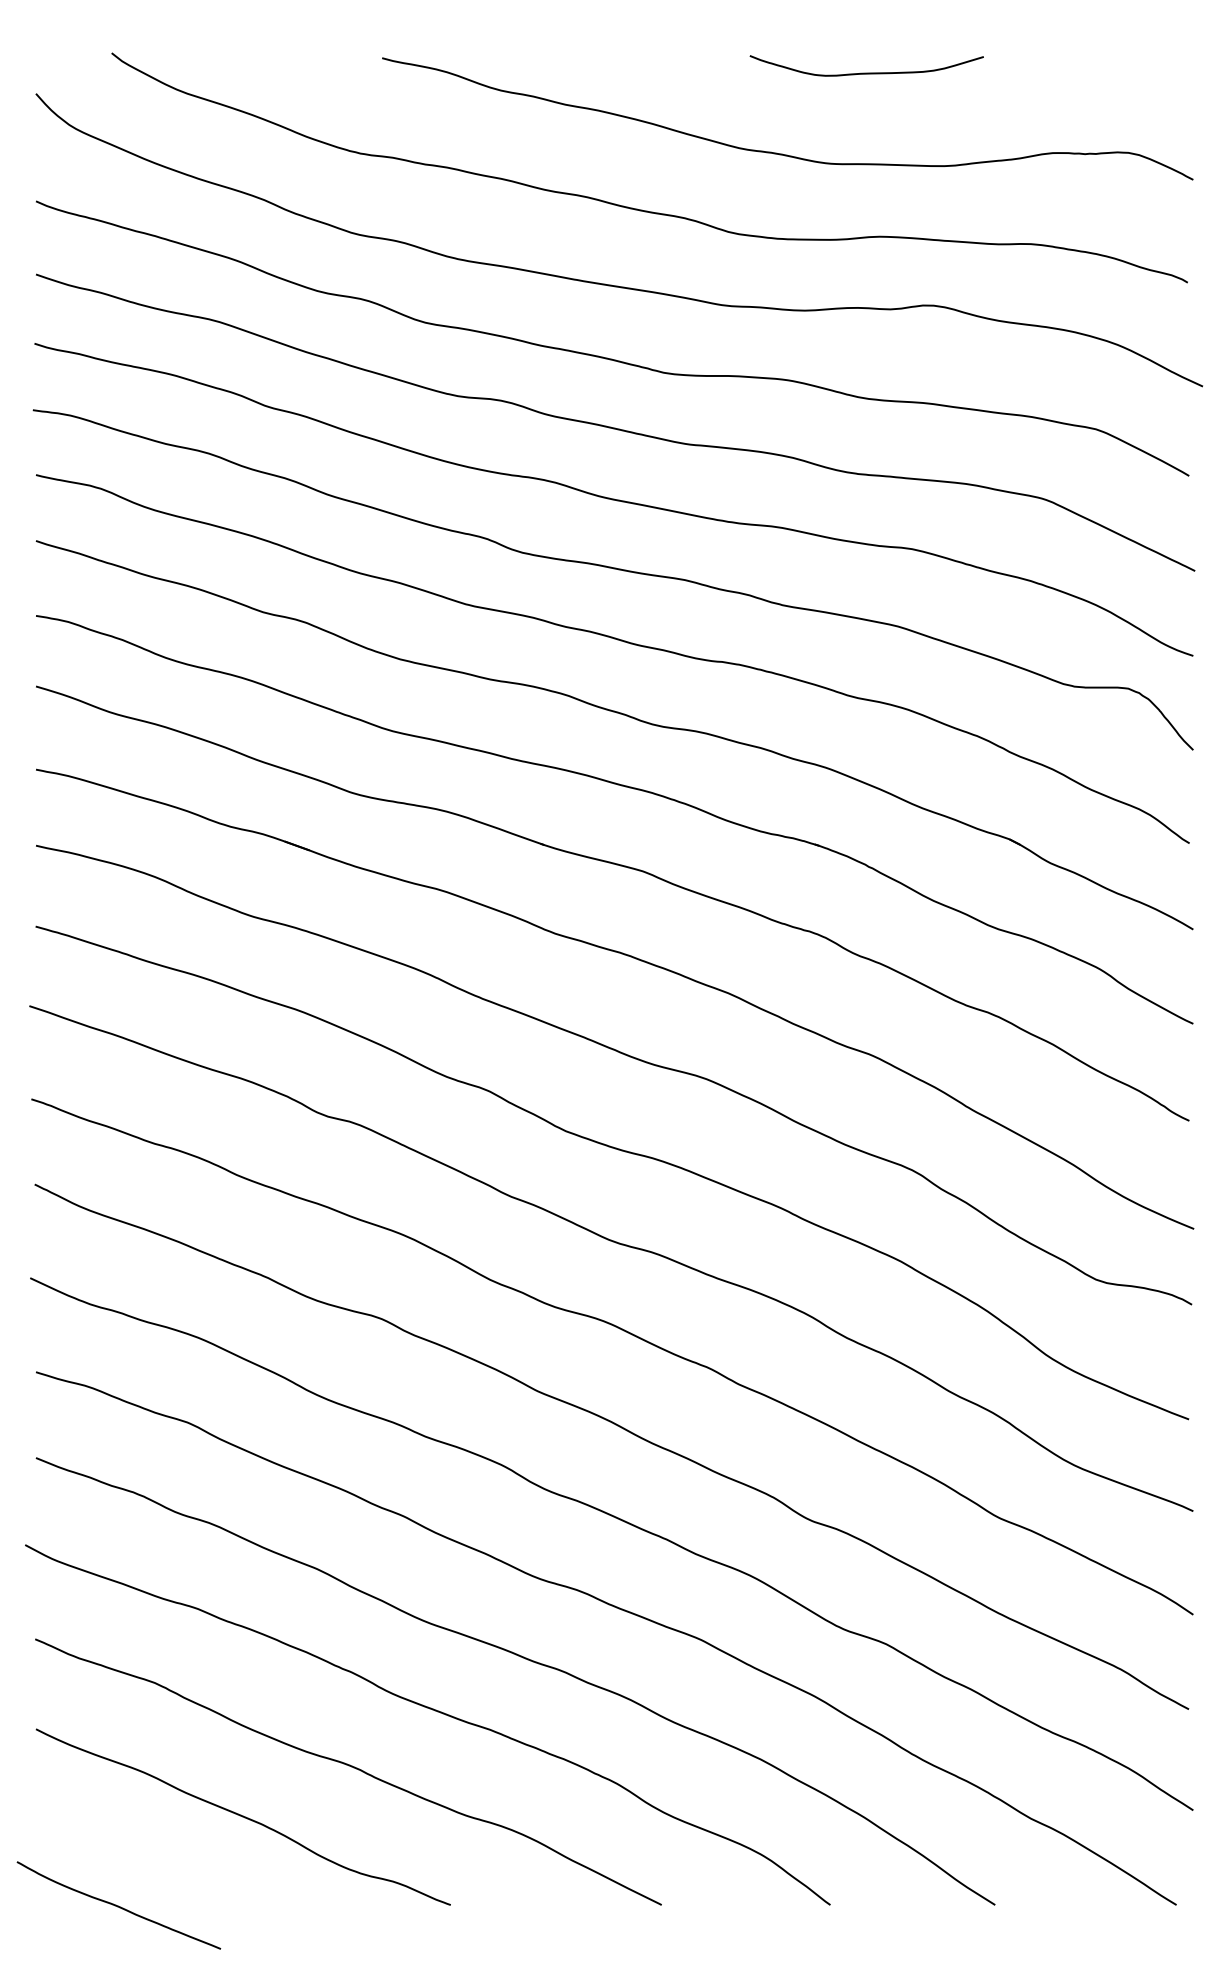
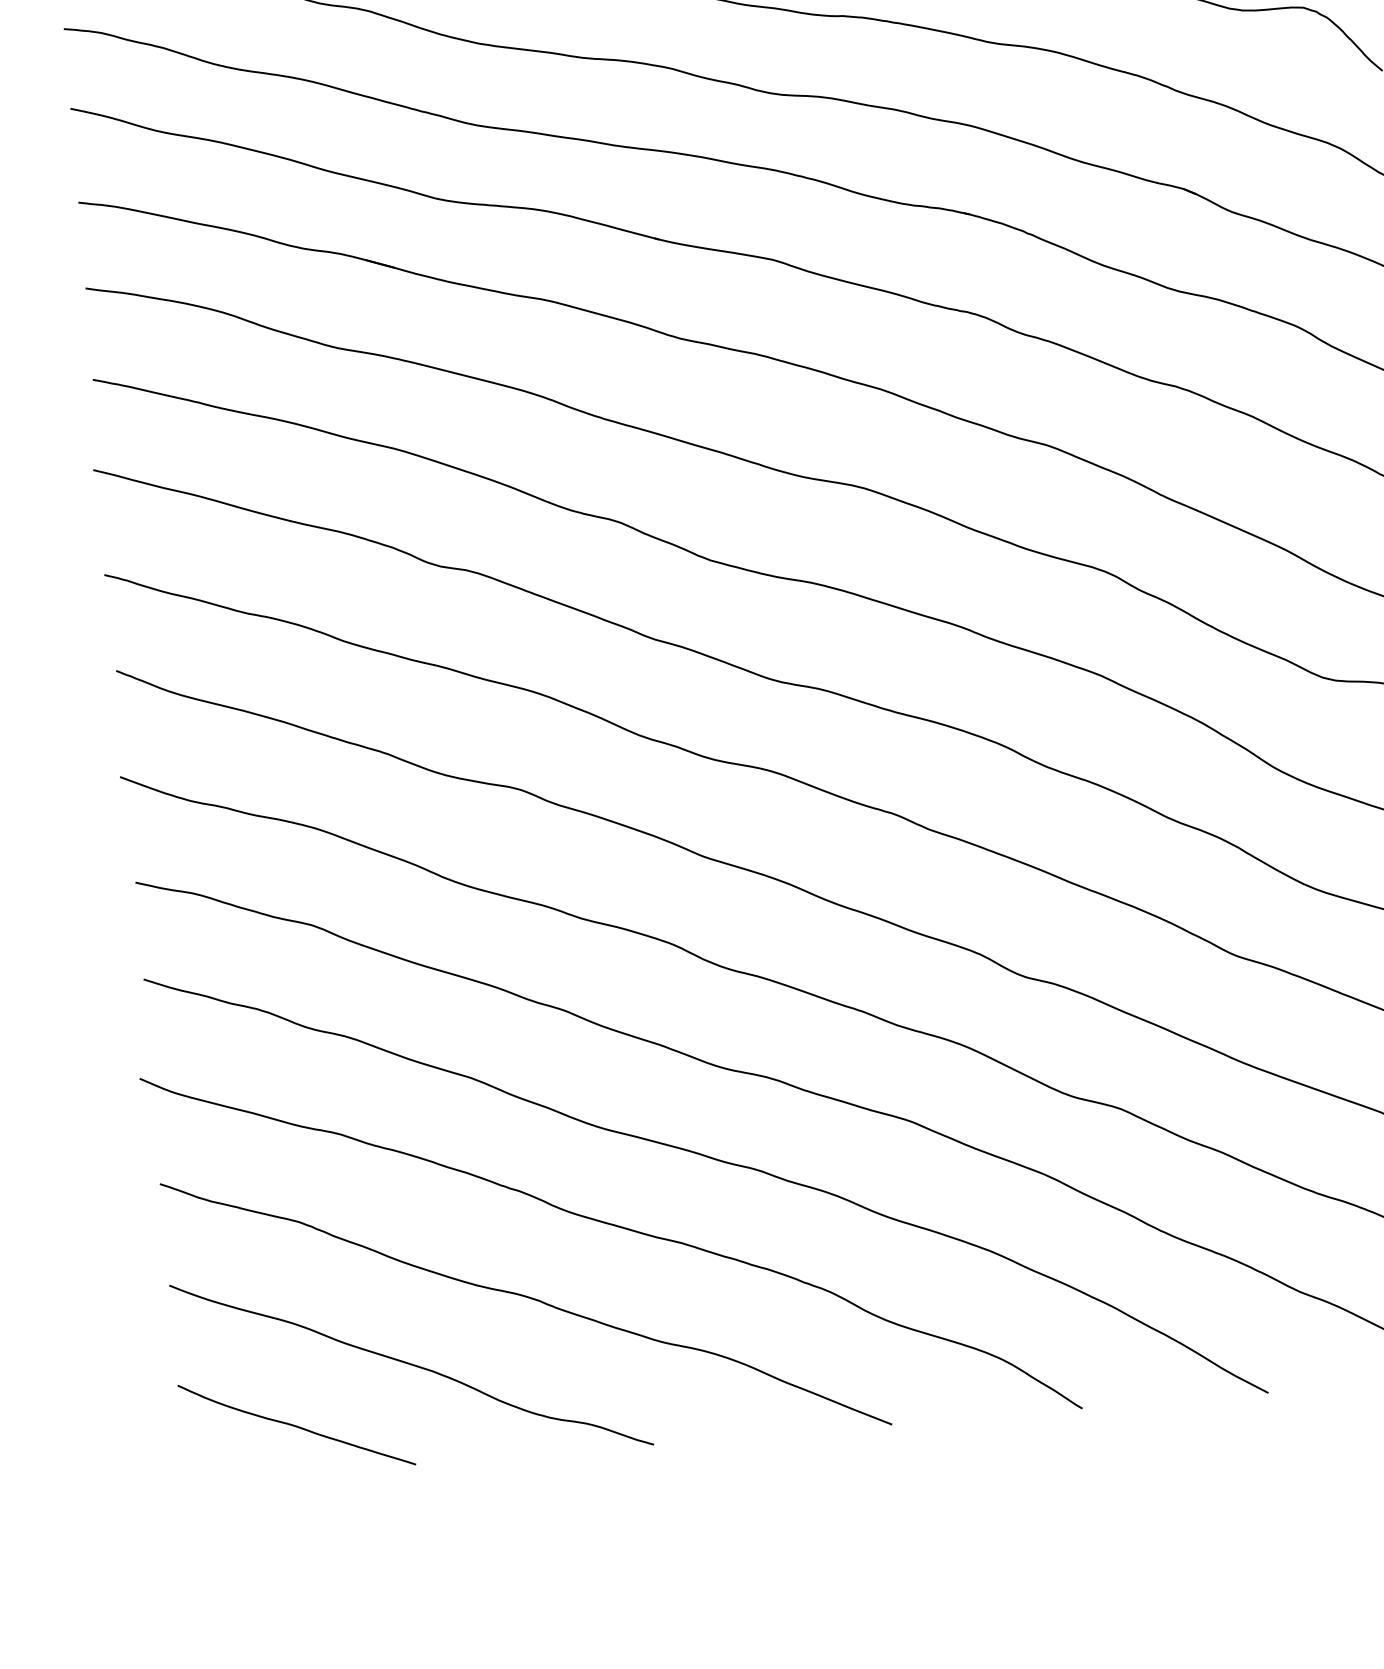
curve: (118, 1905) -> (296, 1425), moved

